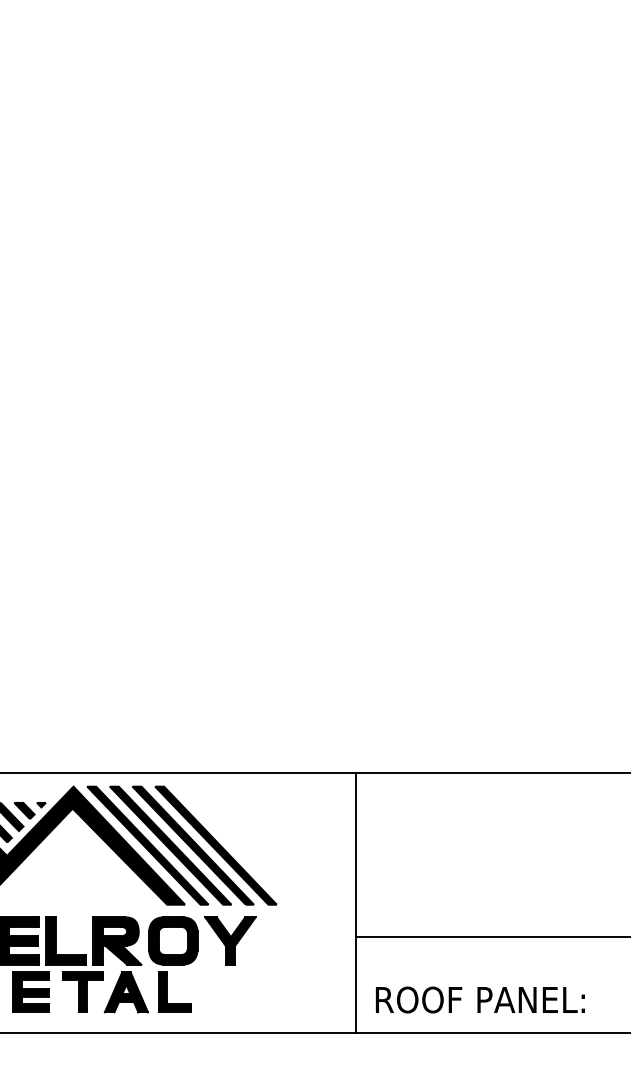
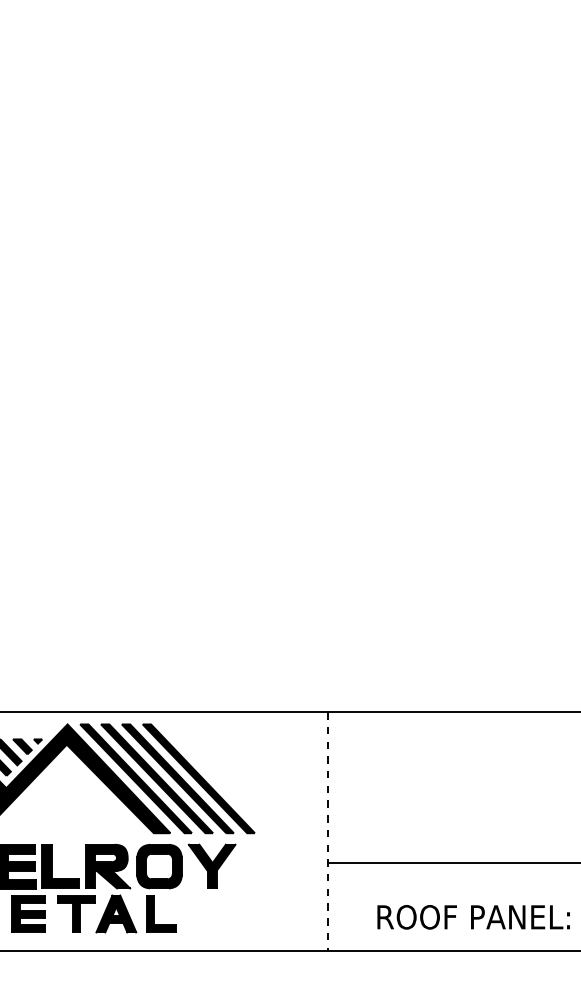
line: (356, 902) -> (328, 831), solid -> dashed
text: (480, 999) -> (473, 916), moved

